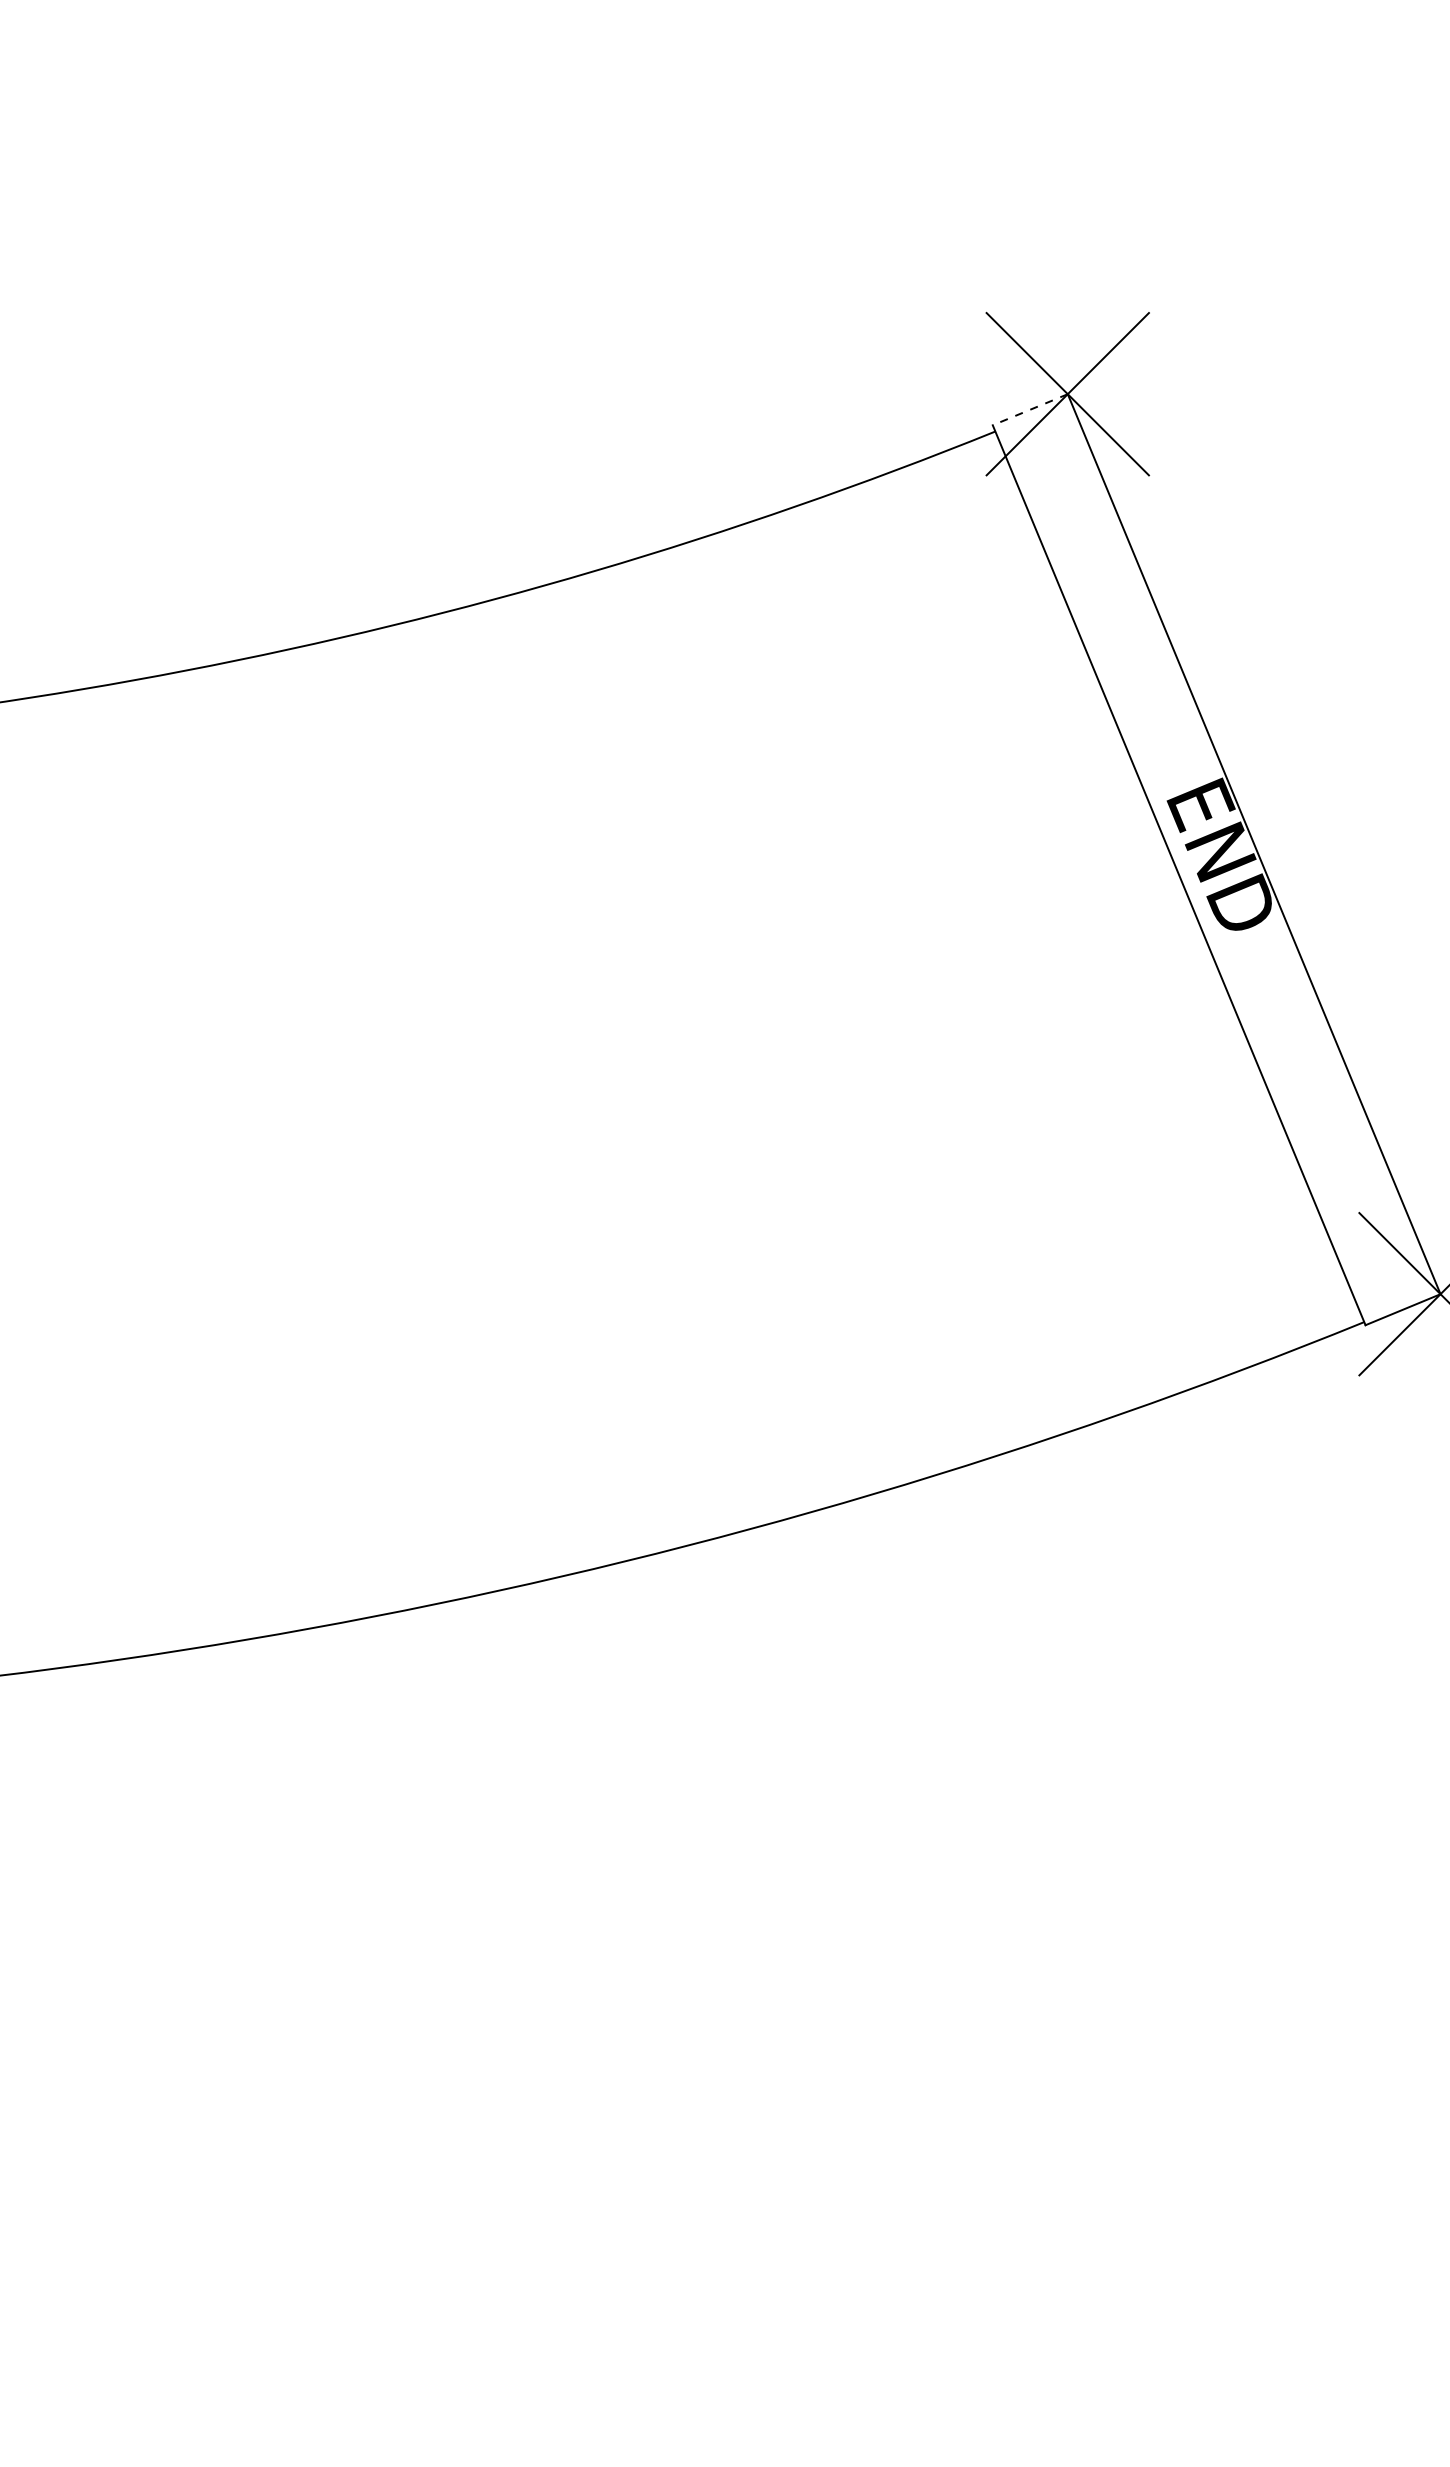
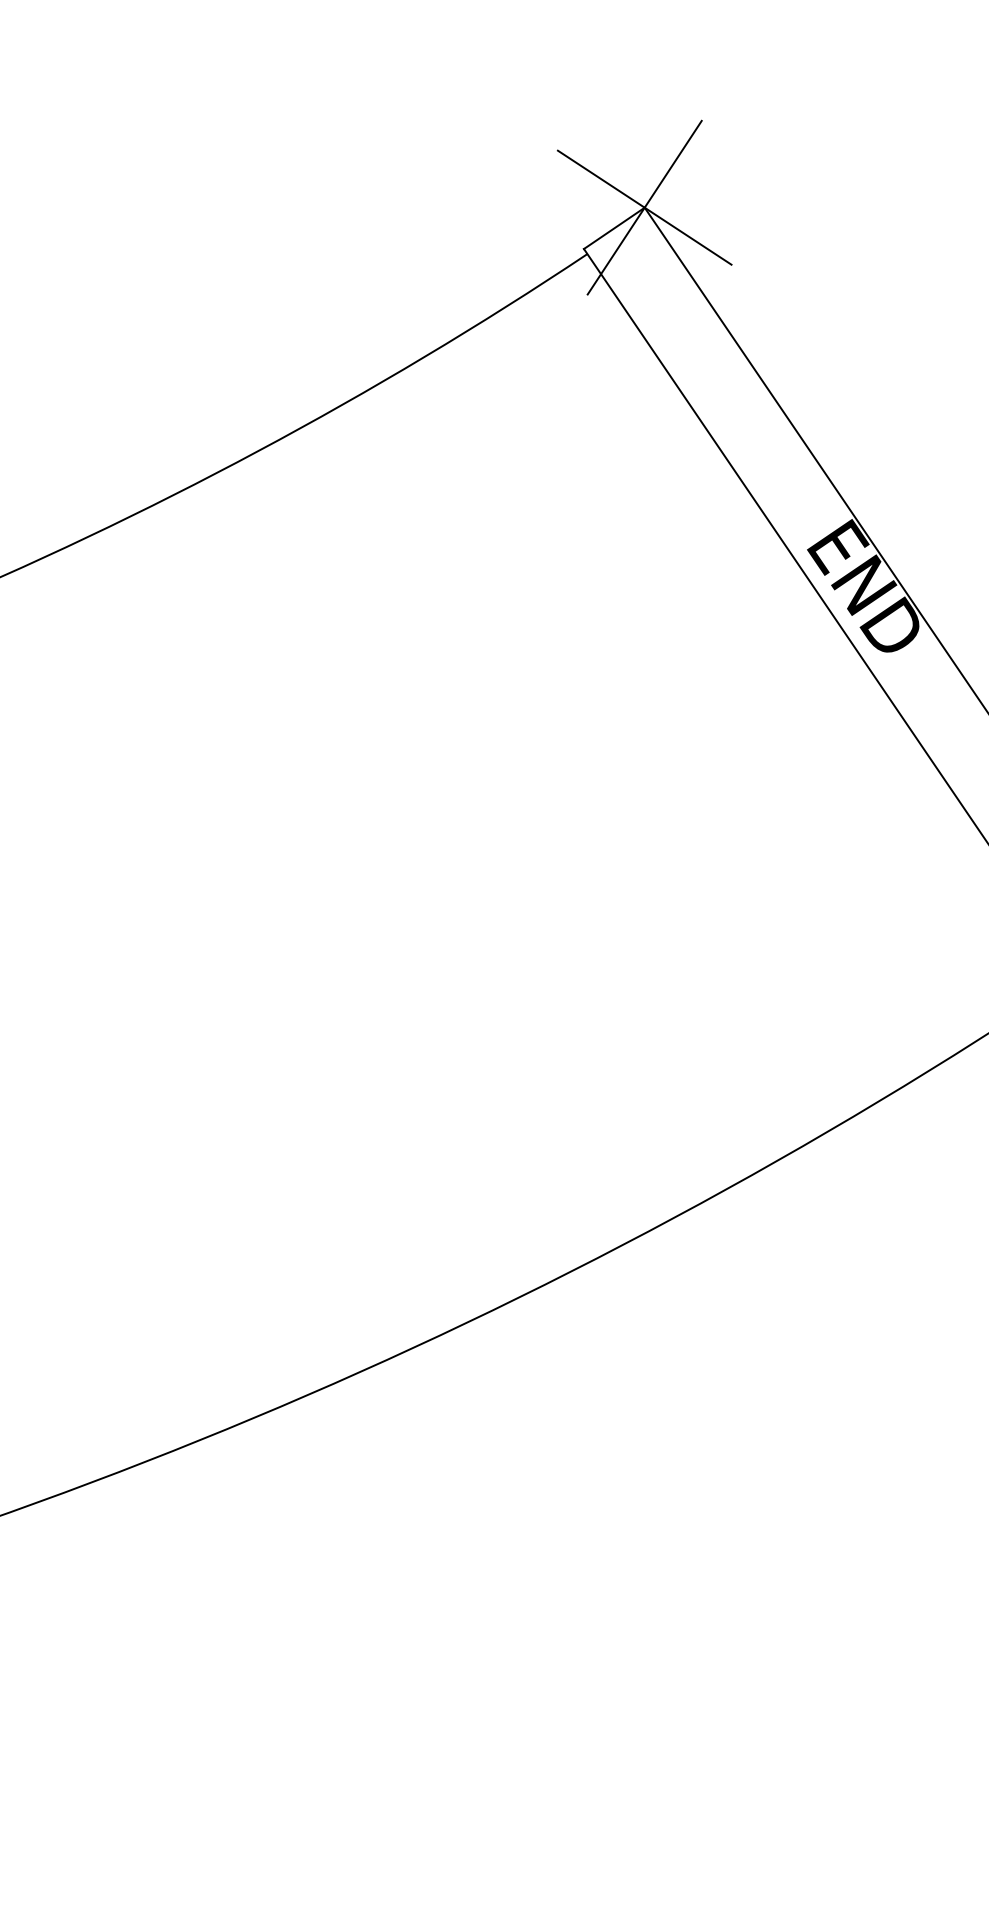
line: (1030, 409) -> (614, 228), dashed -> solid

